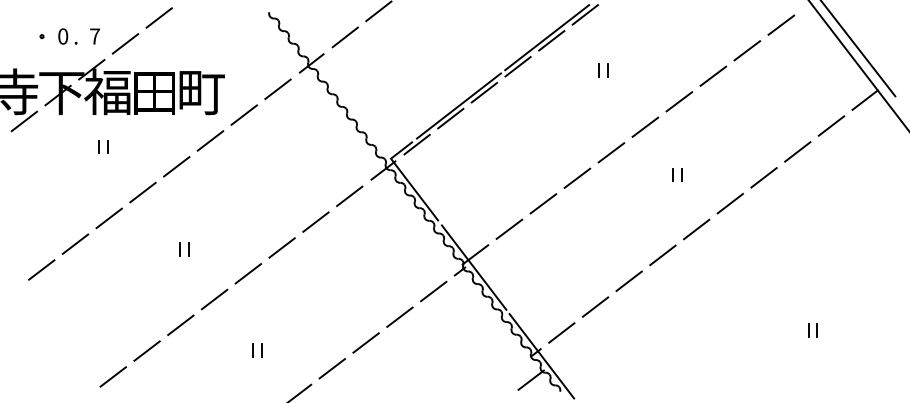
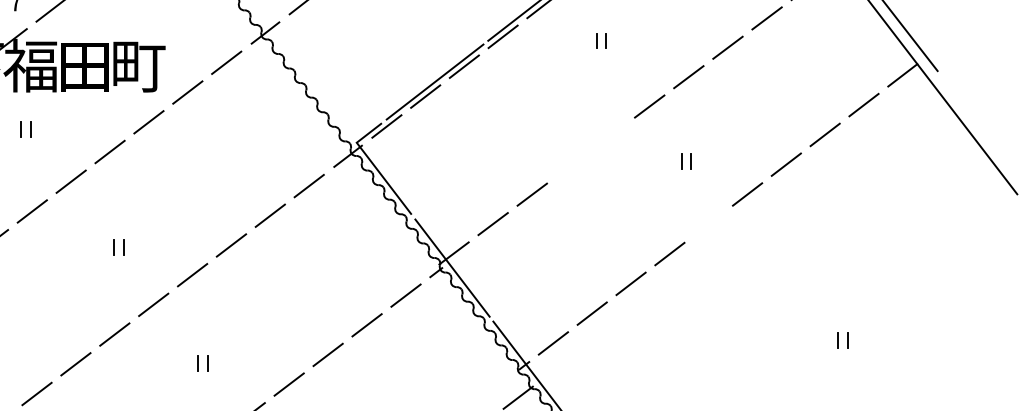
line: (611, 152) -> (610, 135), removed
line: (577, 177) -> (571, 164), removed
line: (696, 229) -> (708, 224), removed

